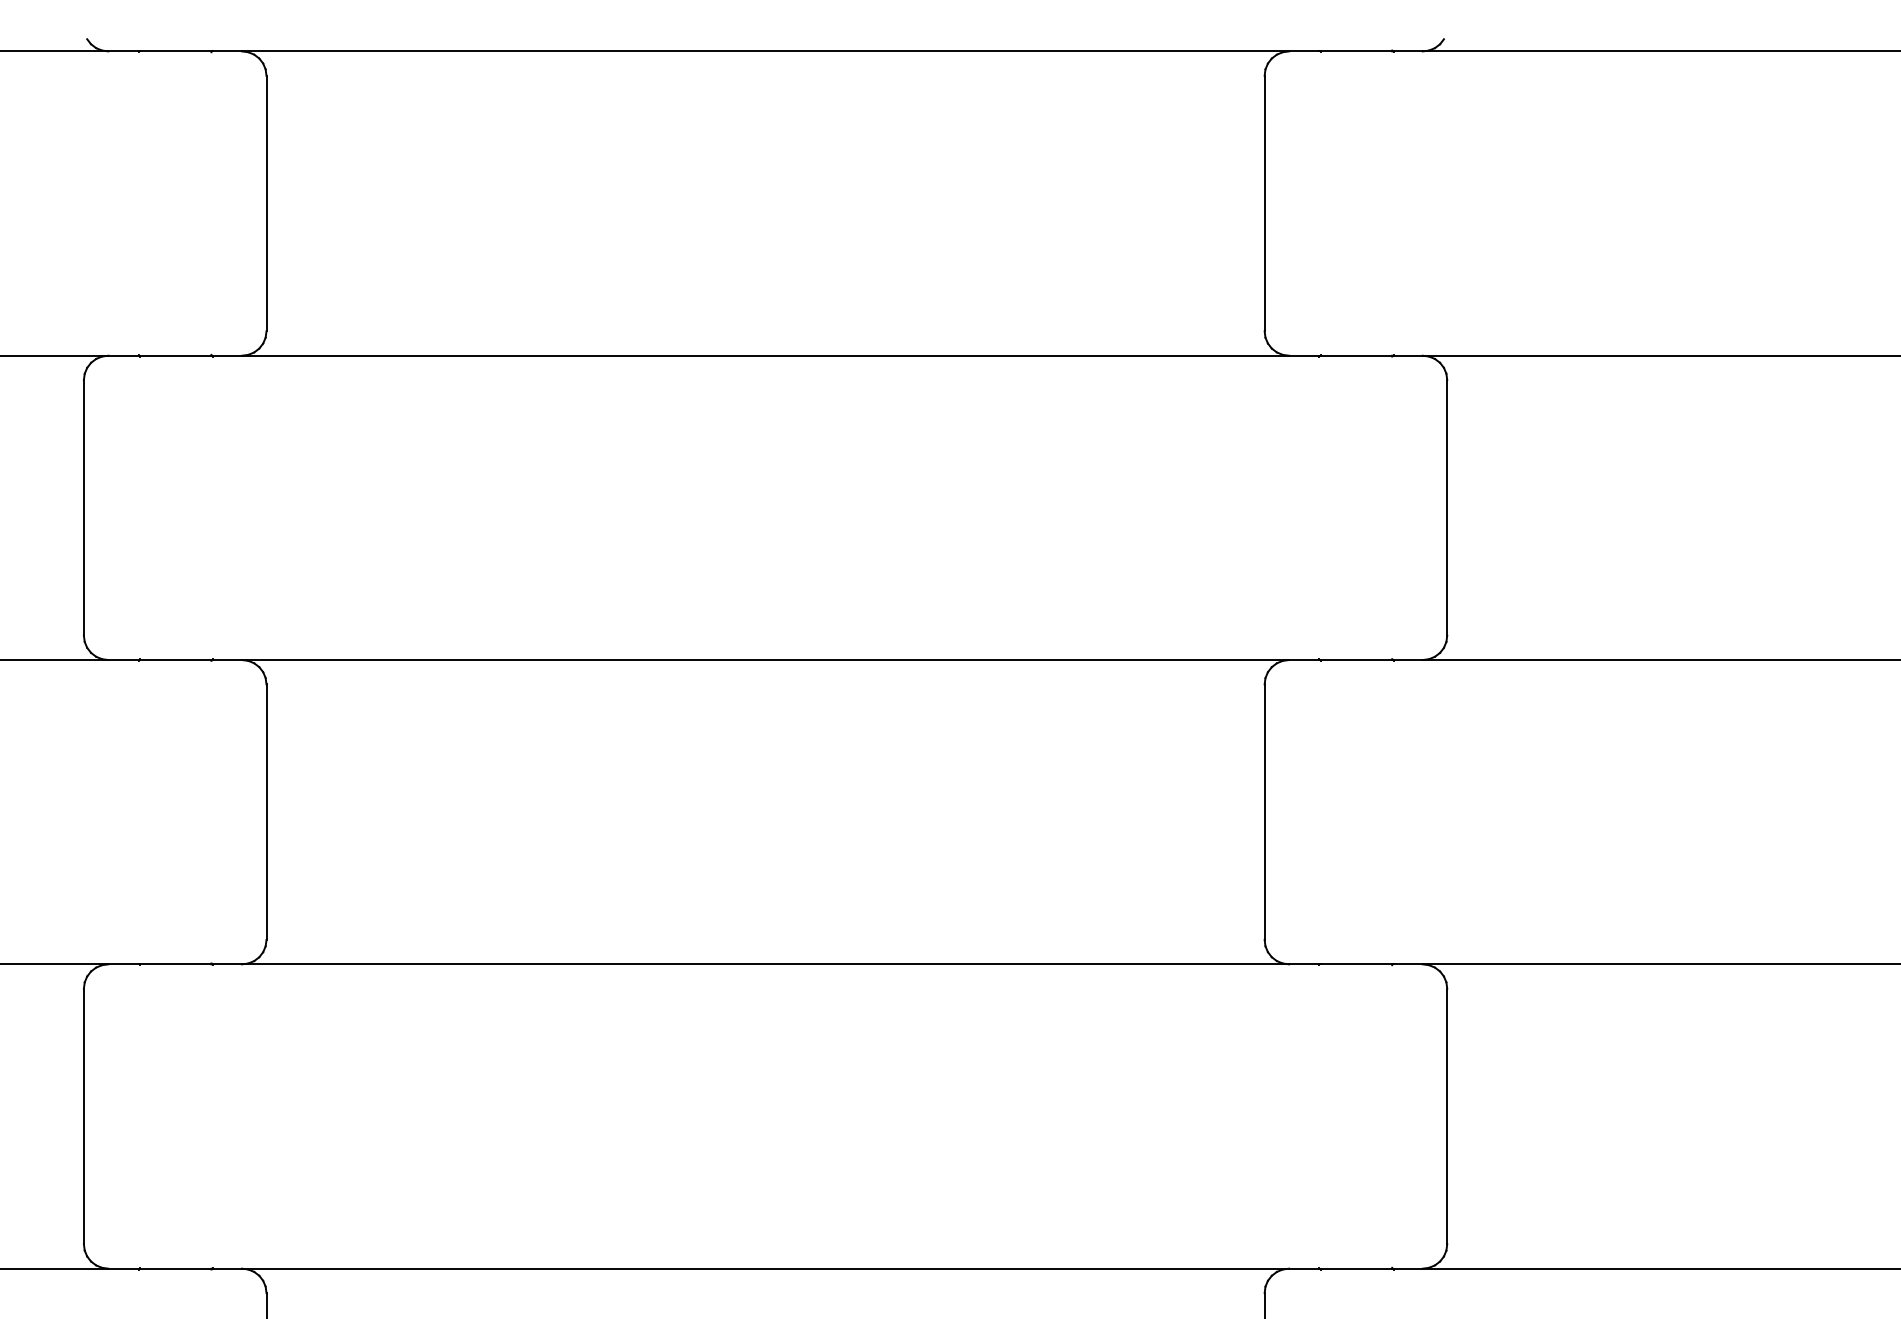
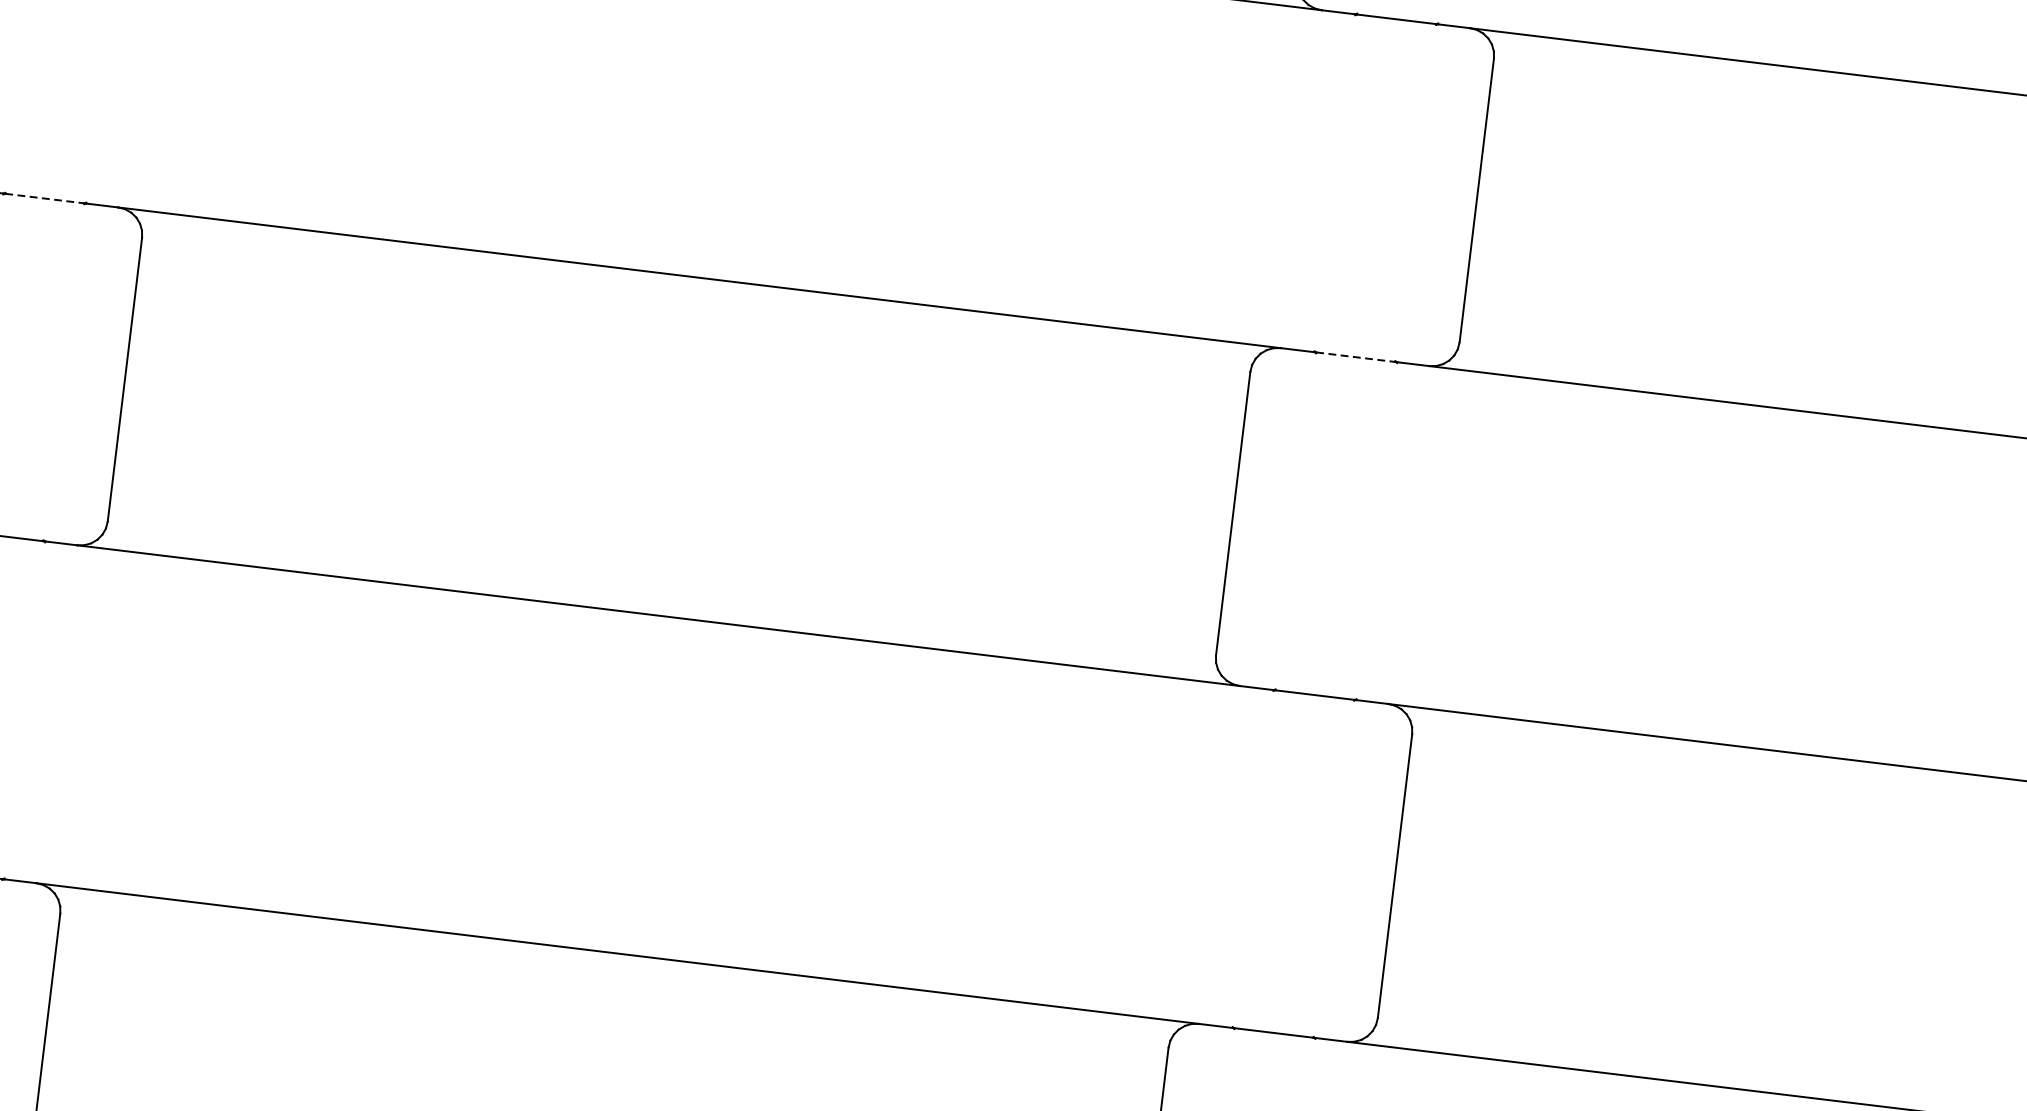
line: (175, 660) -> (44, 199), solid -> dashed
line: (1356, 660) -> (1355, 357), solid -> dashed

